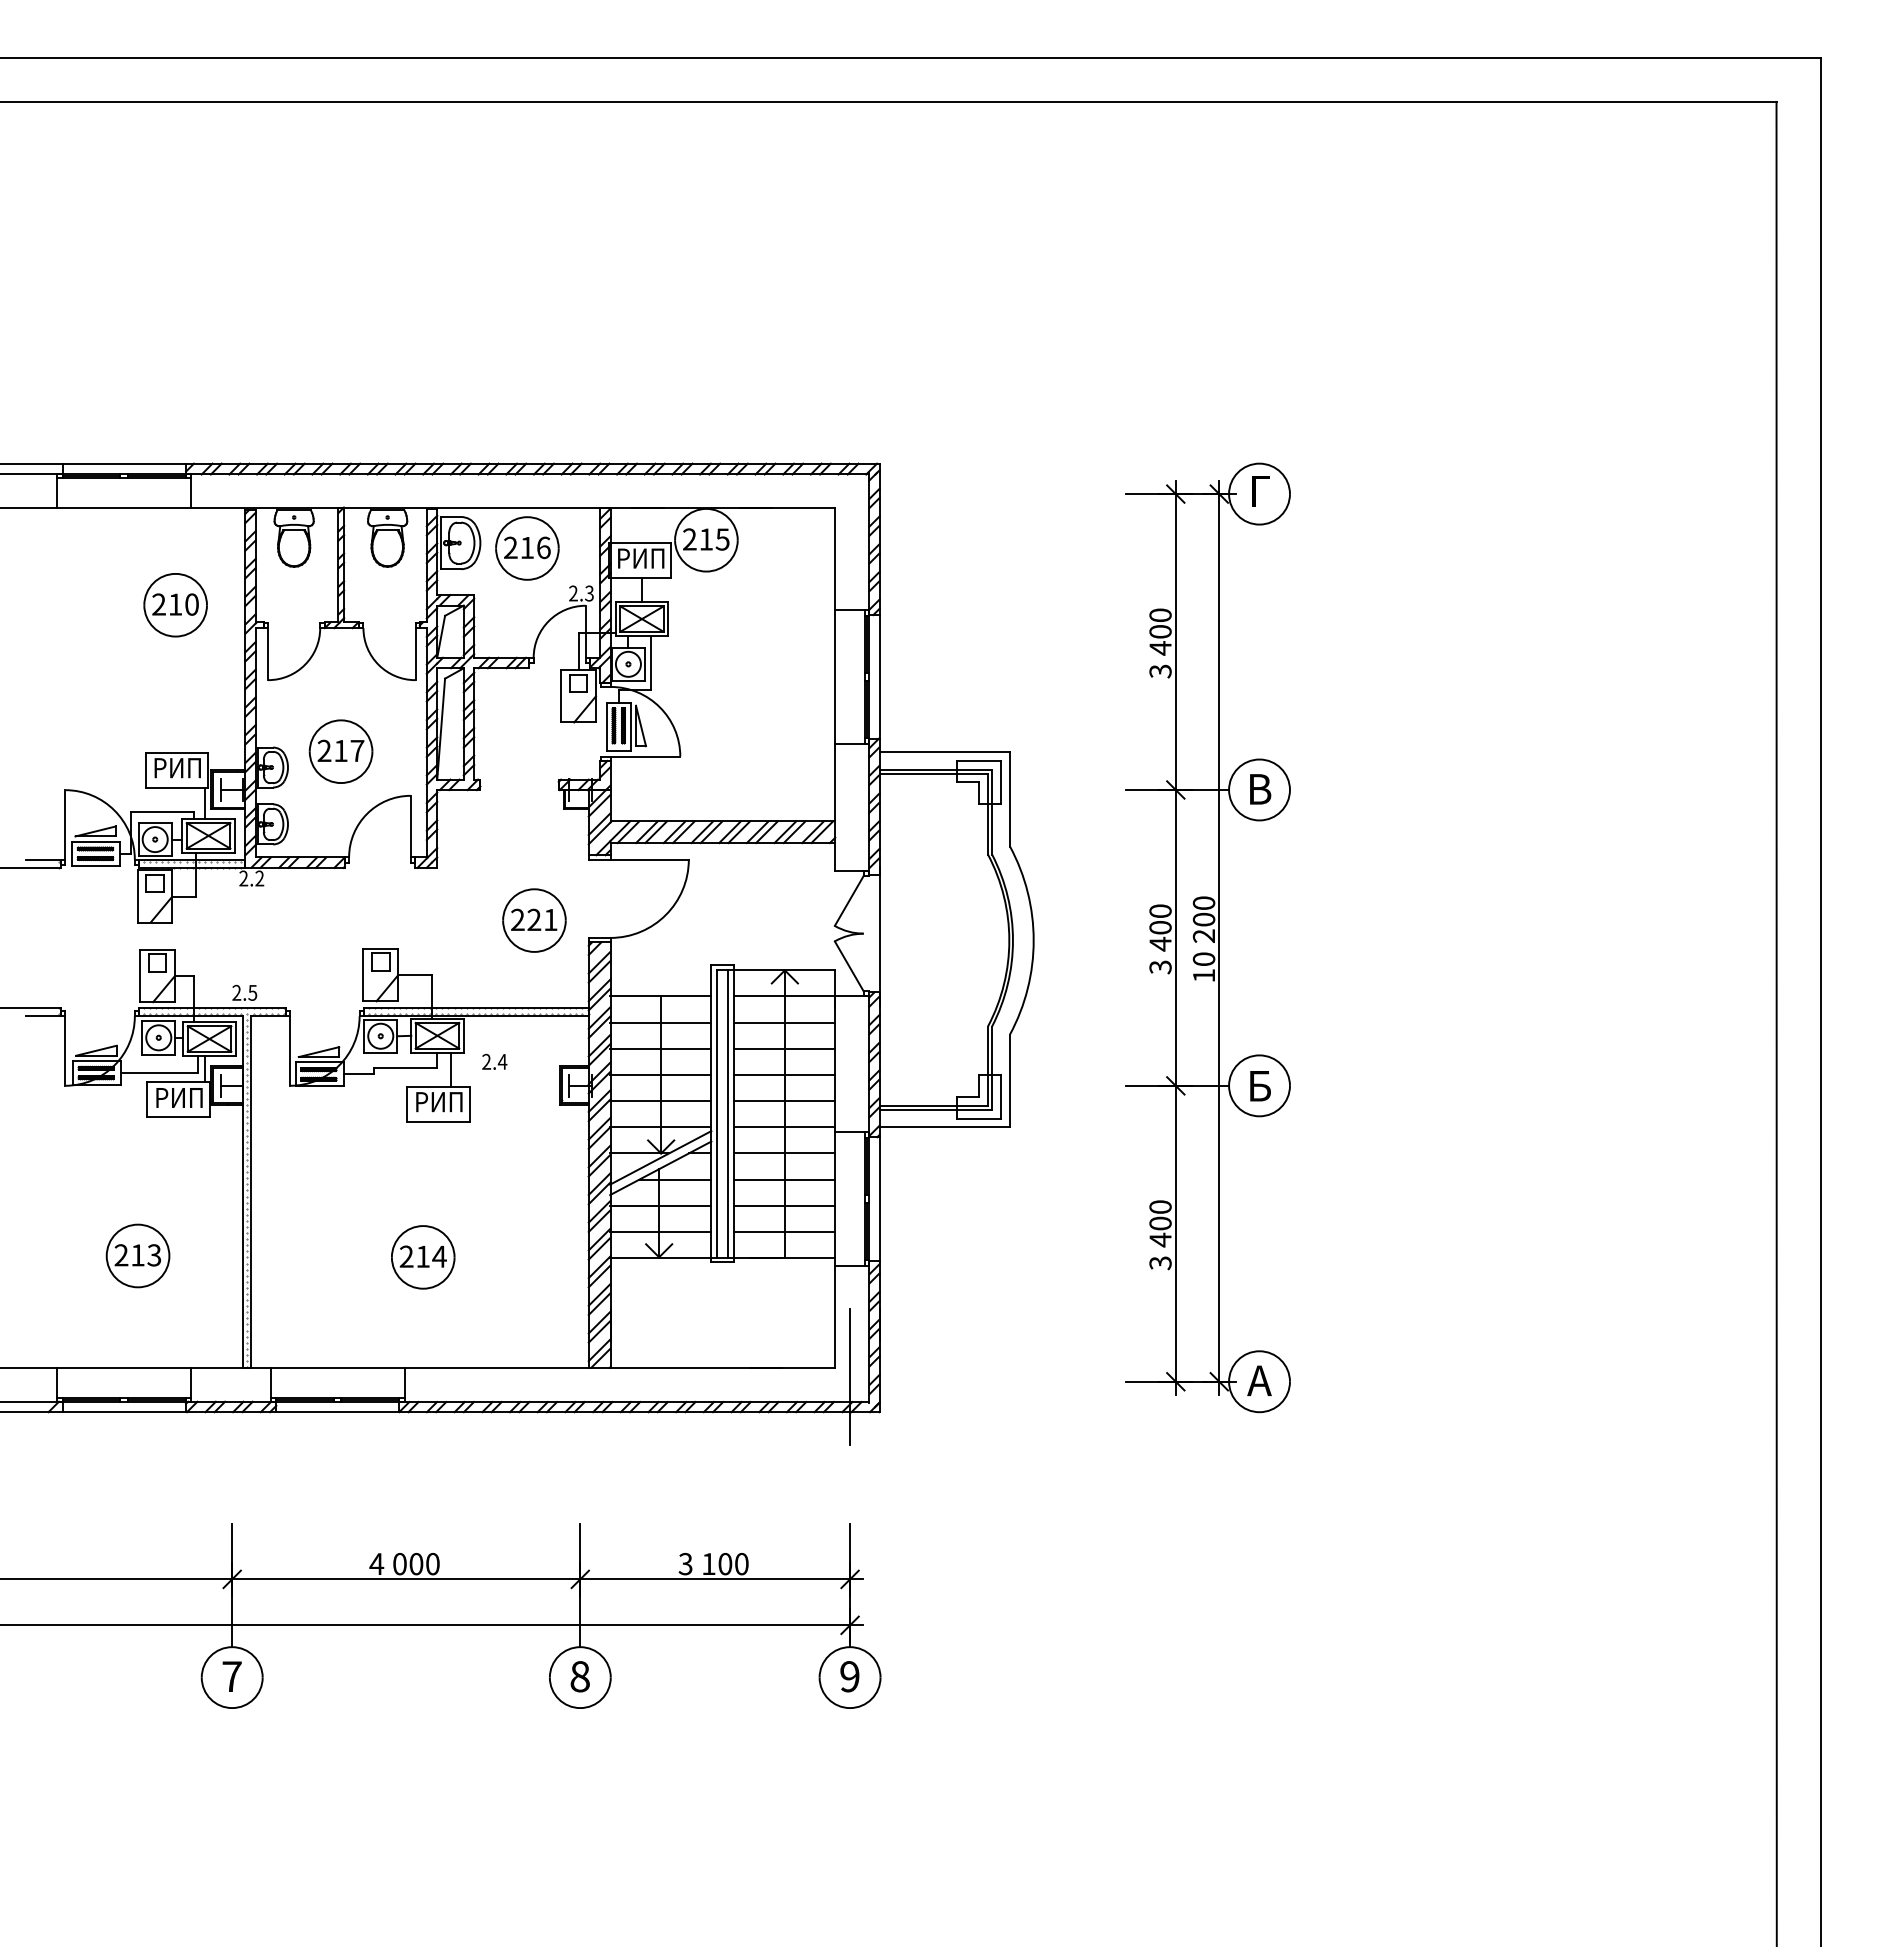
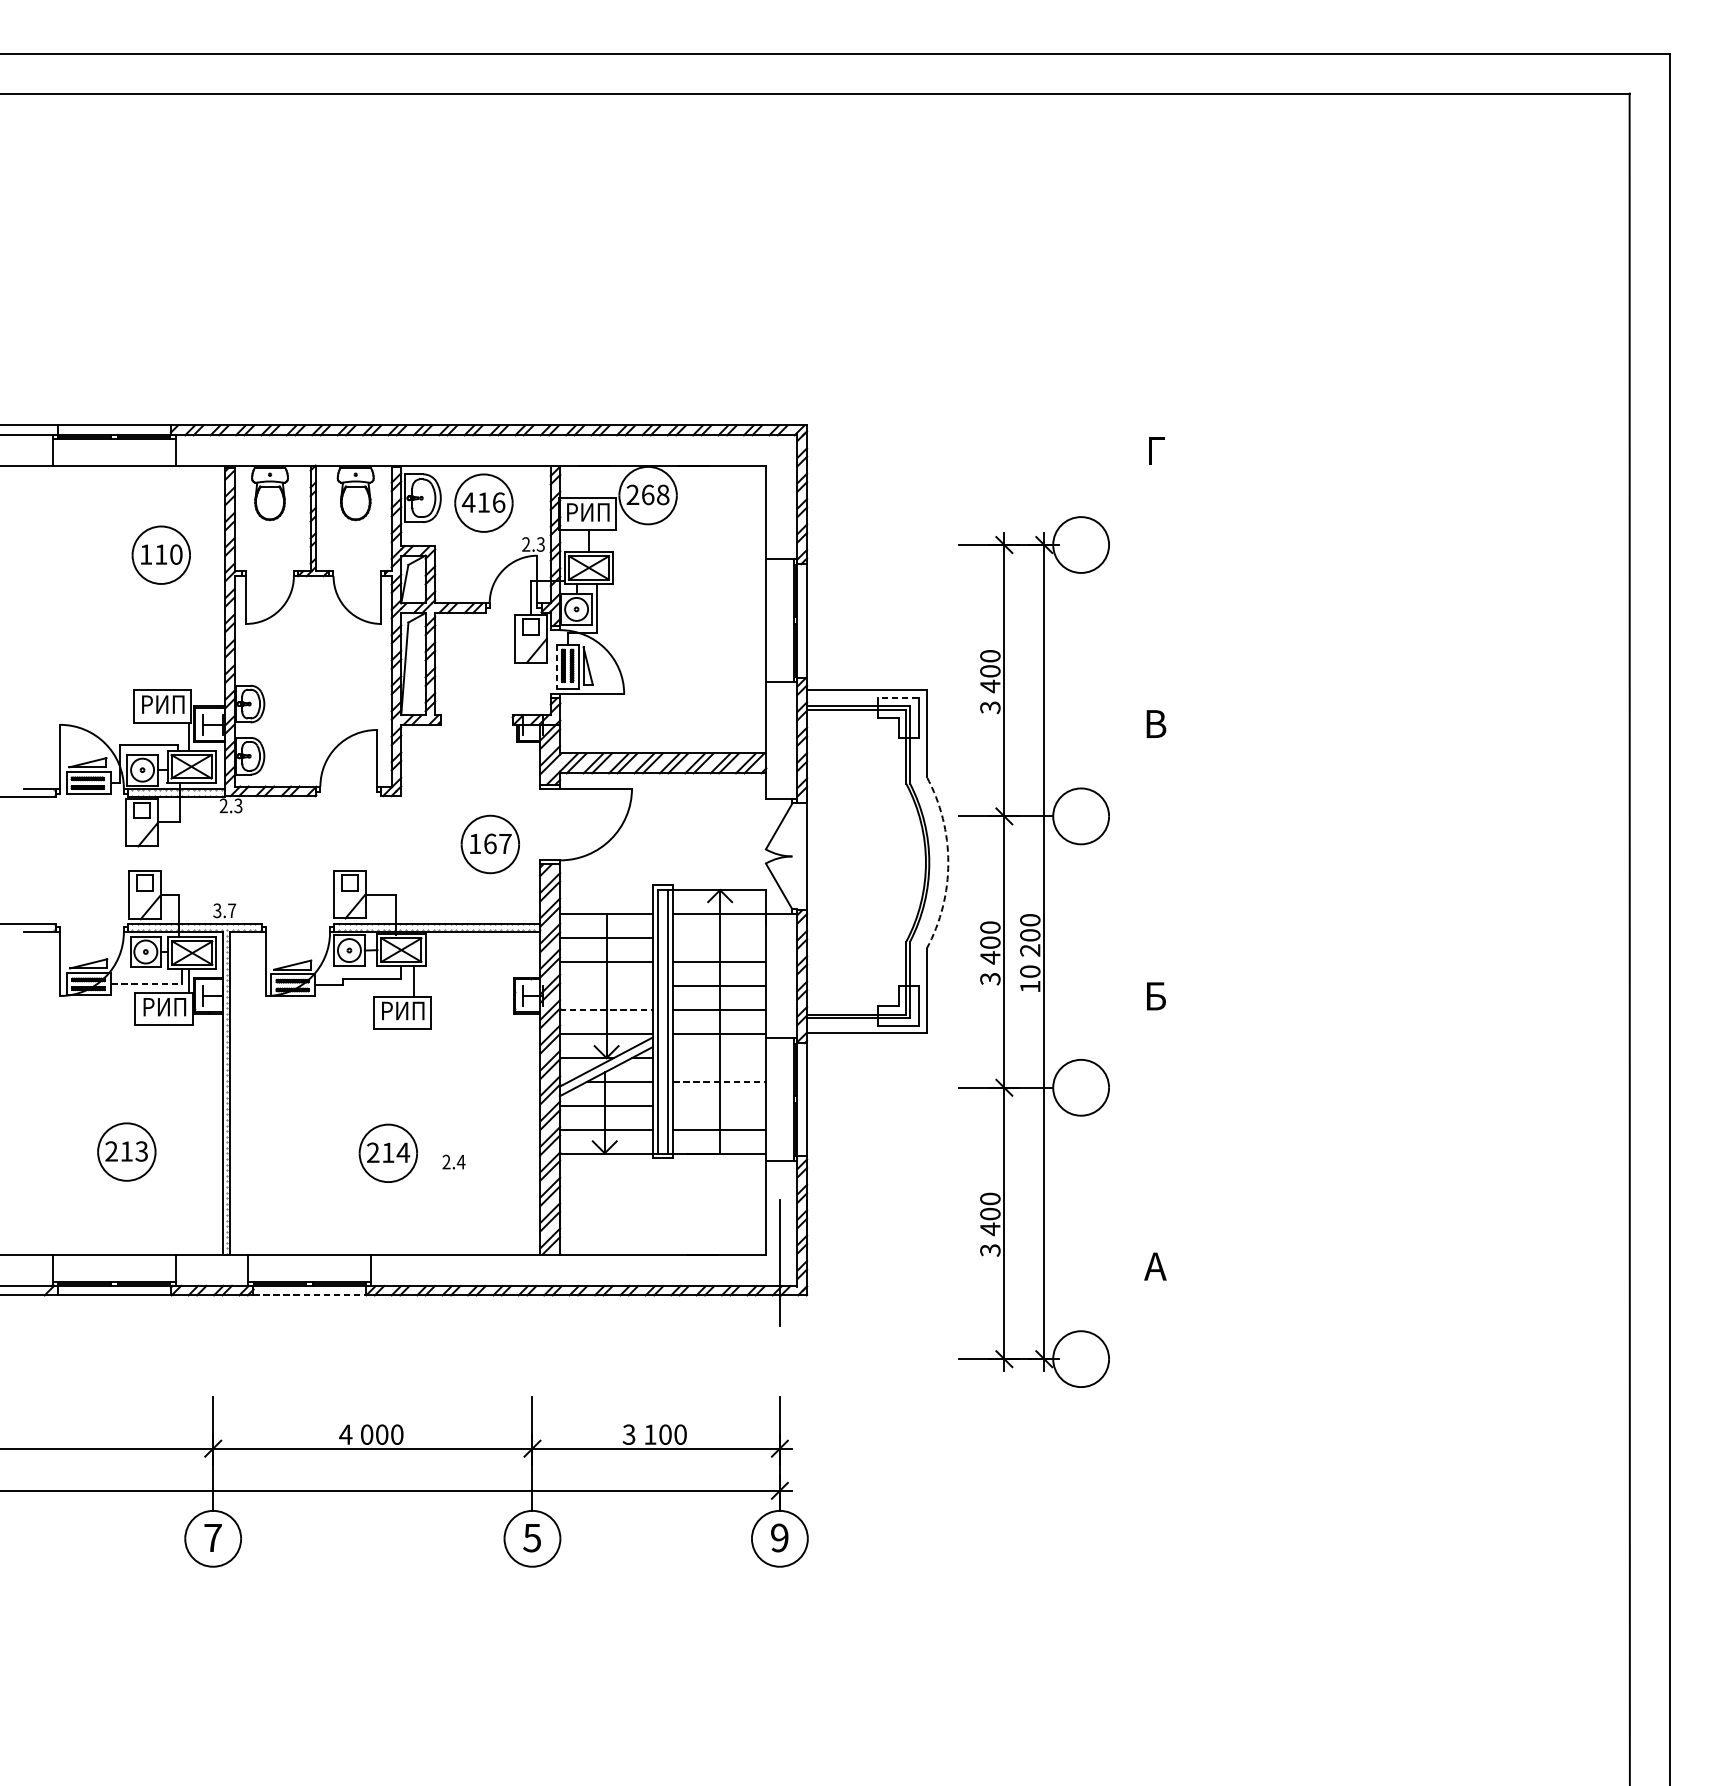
text: (714, 539) -> (655, 494), 215 -> 268
text: (510, 547) -> (468, 502), 216 -> 416
text: (158, 604) -> (145, 554), 210 -> 110
line: (606, 726) -> (556, 666), solid -> dashed
part: (340, 751) -> (312, 689), removed
line: (979, 760) -> (898, 697), solid -> dashed
text: (259, 878) -> (238, 805), 2.2 -> 2.3
text: (534, 919) -> (490, 843), 221 -> 167
part: (1207, 937) -> (1033, 951), moved
arc: (1033, 940) -> (948, 862), solid -> dashed
text: (244, 992) -> (224, 910), 2.5 -> 3.7
line: (784, 1022) -> (719, 937), removed
text: (494, 1061) -> (453, 1161), moved
line: (159, 1072) -> (146, 983), solid -> dashed
line: (660, 1075) -> (606, 986), removed
line: (660, 1101) -> (606, 1010), solid -> dashed
line: (784, 1153) -> (719, 1058), removed
line: (784, 1179) -> (719, 1081), solid -> dashed
line: (784, 1205) -> (719, 1105), removed
line: (337, 1412) -> (309, 1295), solid -> dashed
text: (579, 1676) -> (531, 1537), 8 -> 5

